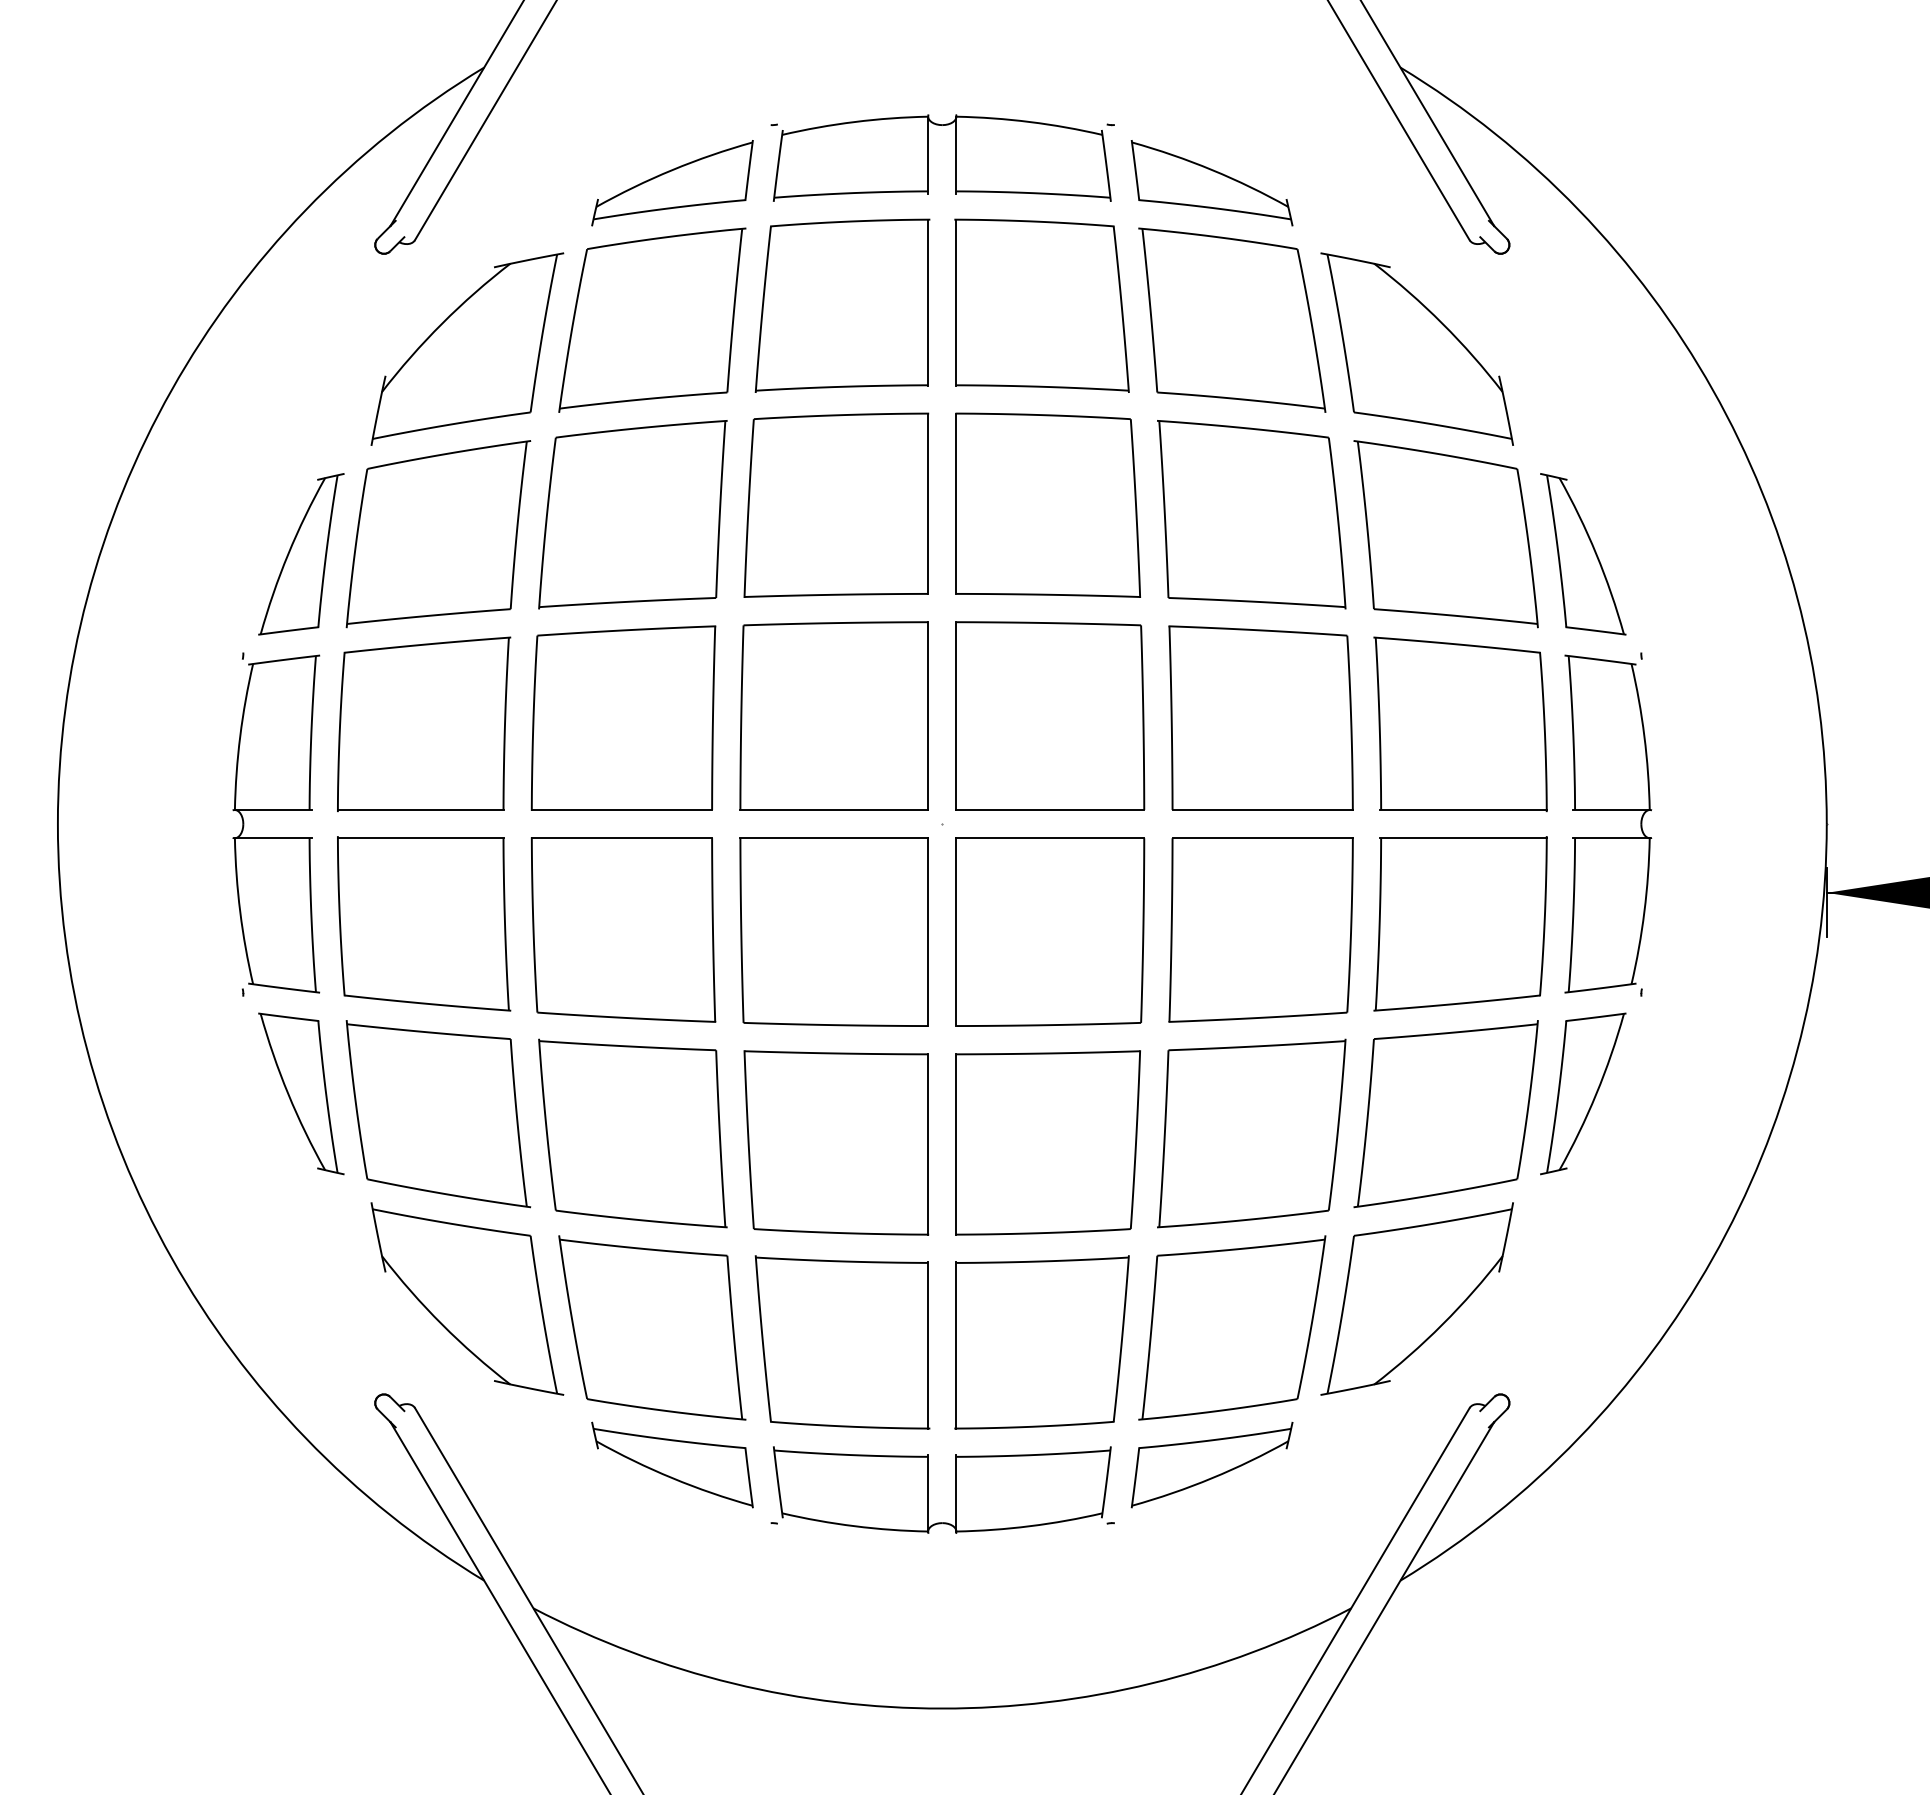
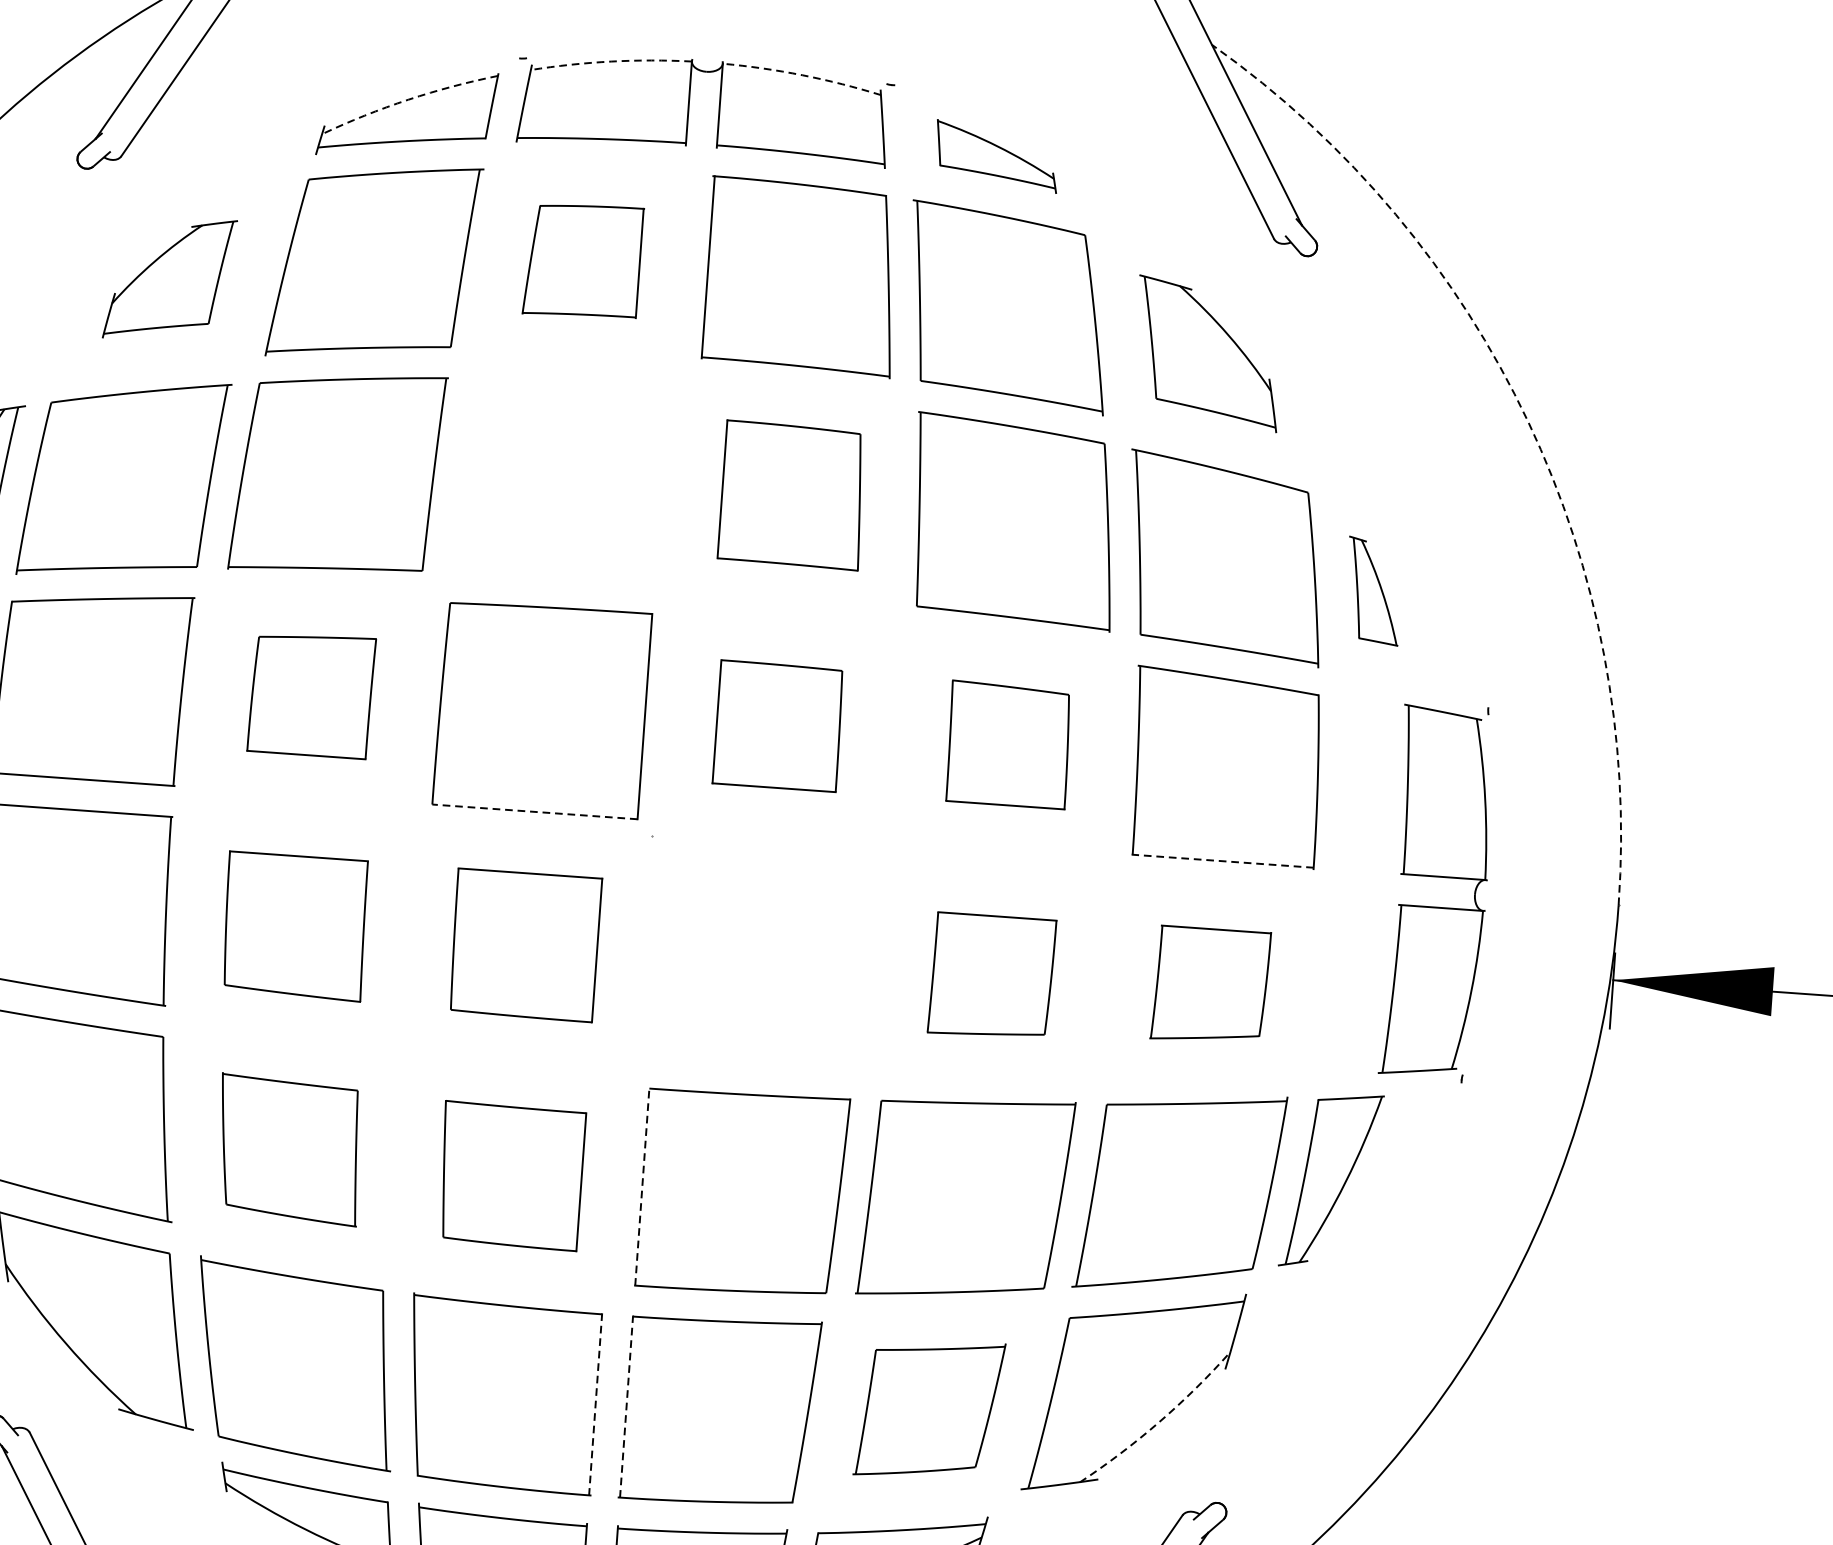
arc: (854, 122) -> (610, 62), solid -> dashed
arc: (1030, 122) -> (803, 75), solid -> dashed
arc: (672, 170) -> (408, 100), solid -> dashed
part: (1211, 183) -> (996, 156), size x0.7
part: (842, 305) -> (583, 261), size x0.6
part: (467, 348) -> (170, 278), size x0.6
part: (1416, 348) -> (1207, 353), size x0.7
arc: (1712, 389) -> (1527, 421), solid -> dashed
part: (836, 504) -> (561, 478), removed
part: (1047, 504) -> (791, 494), size x0.7
part: (1583, 554) -> (1373, 591), size x0.6
part: (1050, 715) -> (778, 725), size x0.6
part: (623, 717) -> (311, 694), size x0.6
part: (1260, 717) -> (1008, 744), size x0.6
line: (834, 809) -> (535, 811), solid -> dashed
line: (1463, 809) -> (1222, 860), solid -> dashed
part: (1608, 837) -> (1438, 906), moved
part: (1460, 923) -> (1210, 985), size x0.6
part: (623, 929) -> (295, 926), size x0.7
part: (1260, 929) -> (991, 975), size x0.6
part: (833, 931) -> (524, 944), size x0.7
part: (1050, 931) -> (761, 961), removed
part: (632, 1133) -> (289, 1149), size x0.7
part: (836, 1142) -> (511, 1175), size x0.7
line: (956, 1144) -> (642, 1187), solid -> dashed
arc: (1442, 1324) -> (1159, 1421), solid -> dashed
part: (1232, 1327) -> (929, 1408), size x0.7
line: (956, 1344) -> (626, 1405), solid -> dashed
line: (928, 1345) -> (595, 1404), solid -> dashed

